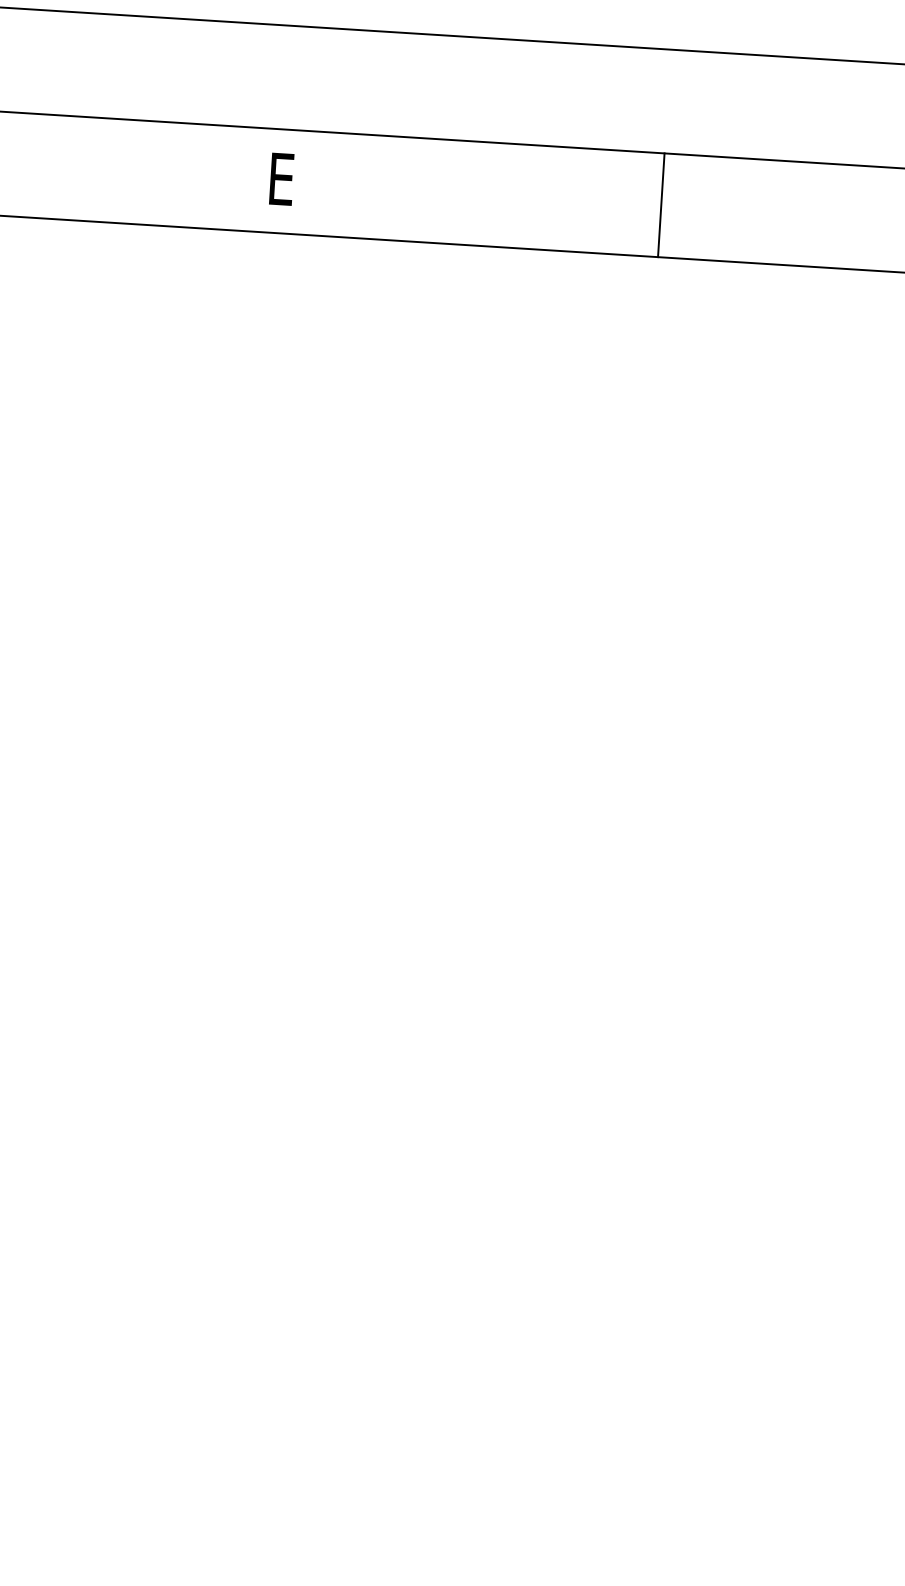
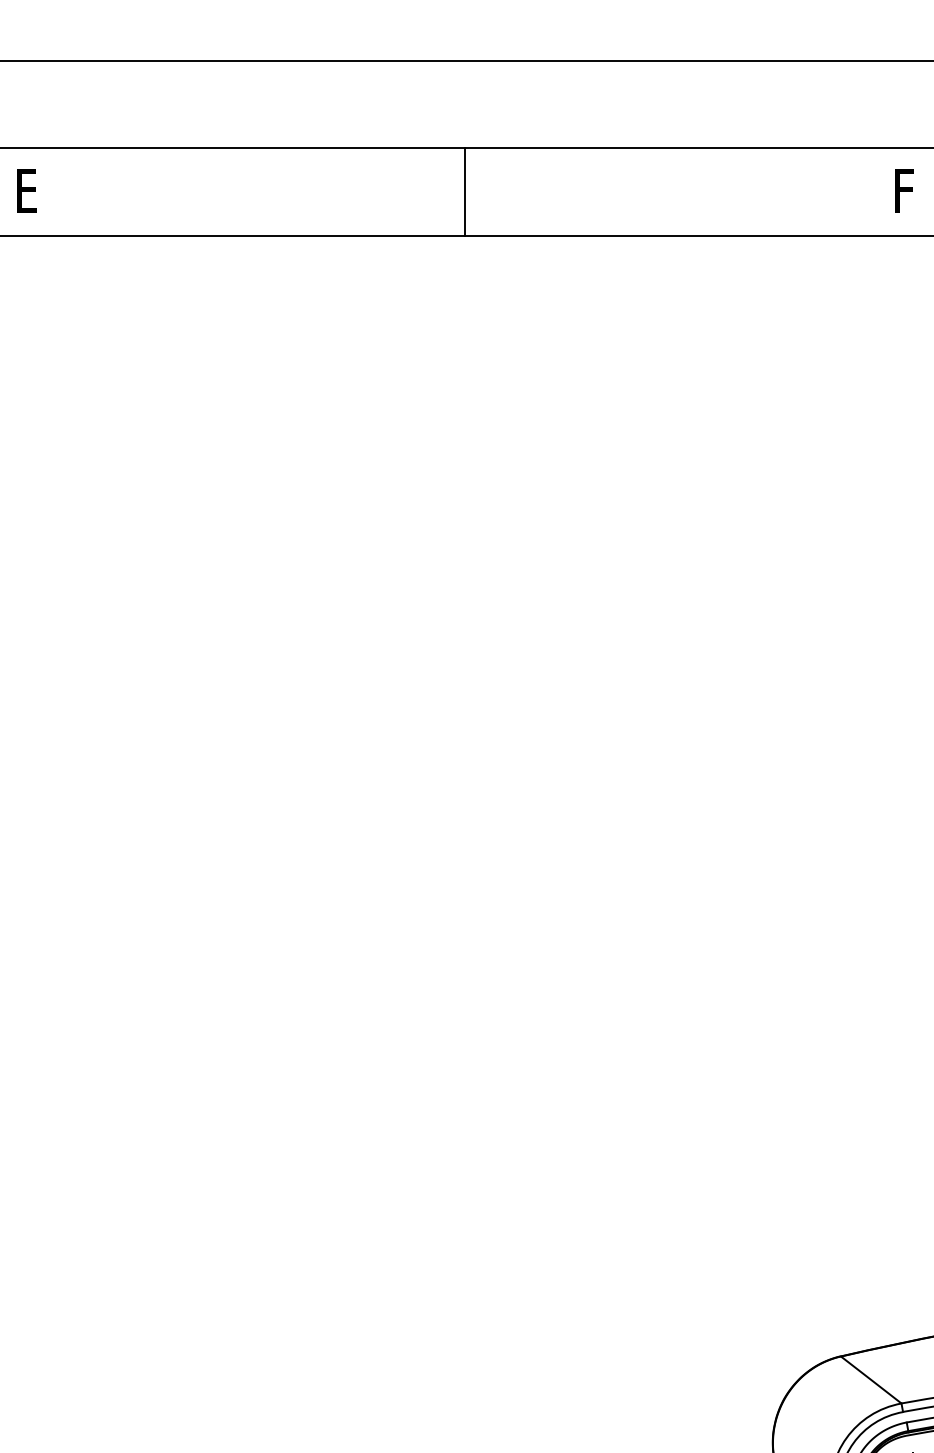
text: (281, 179) -> (26, 190), moved
line: (660, 205) -> (464, 192), moved

